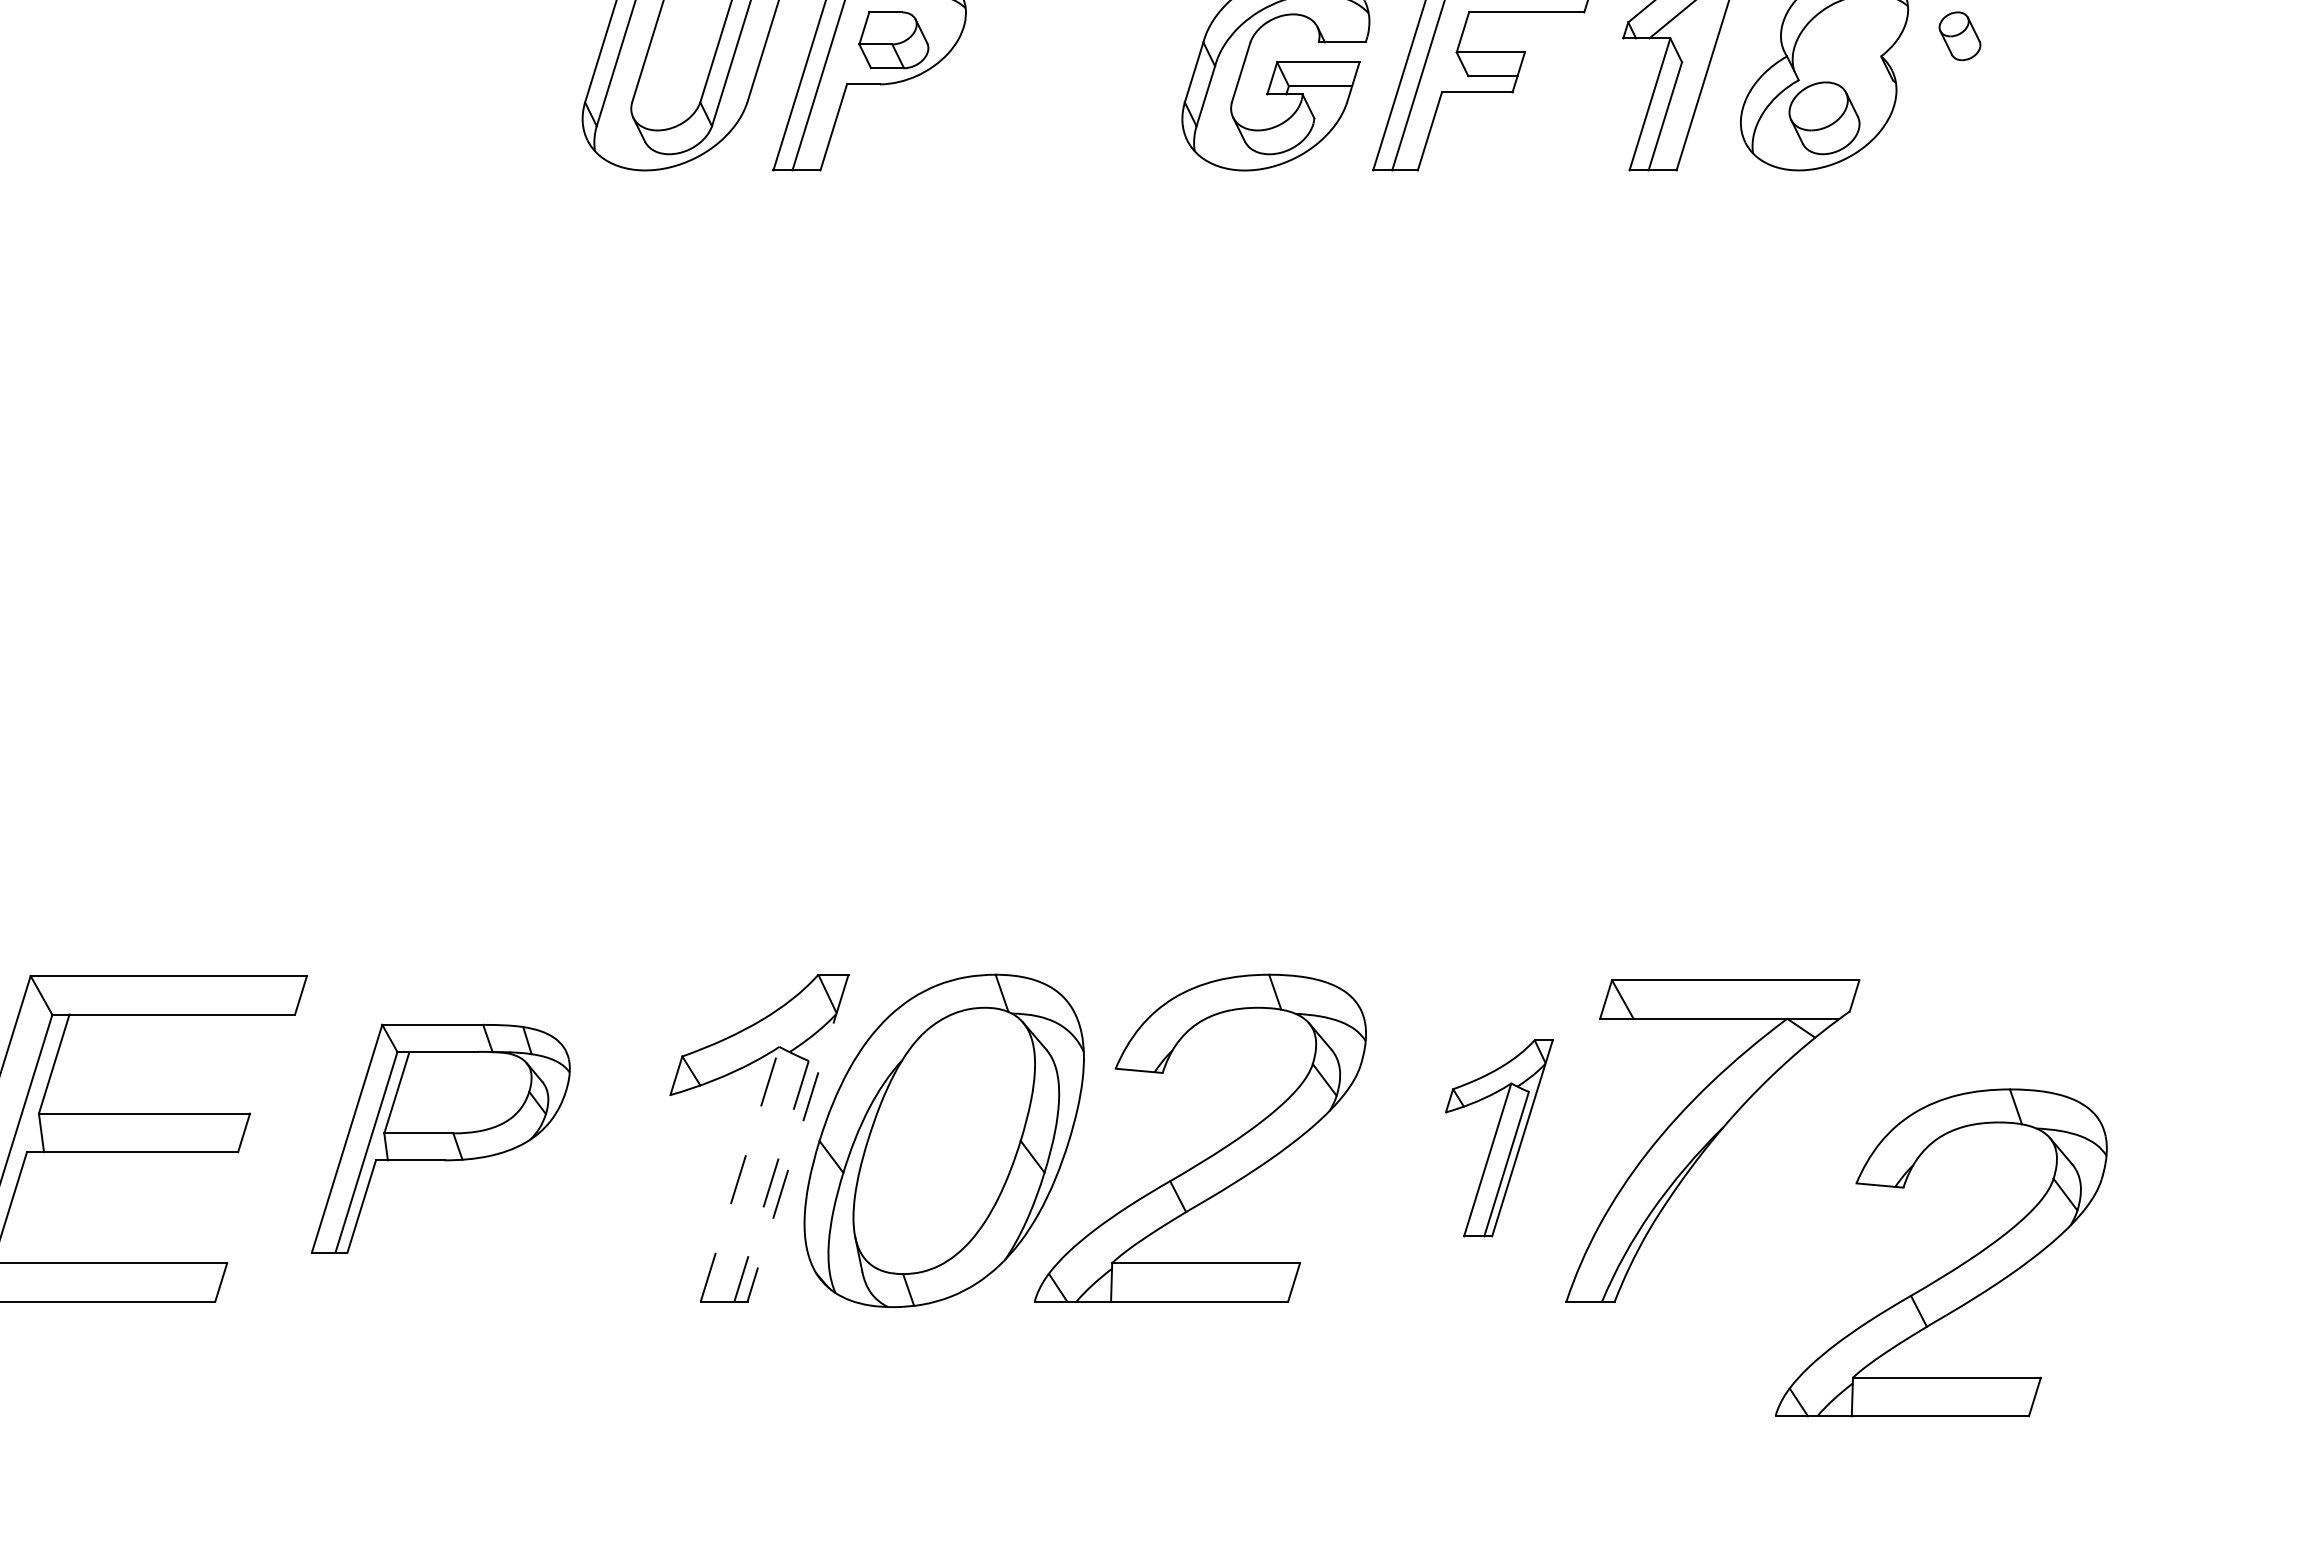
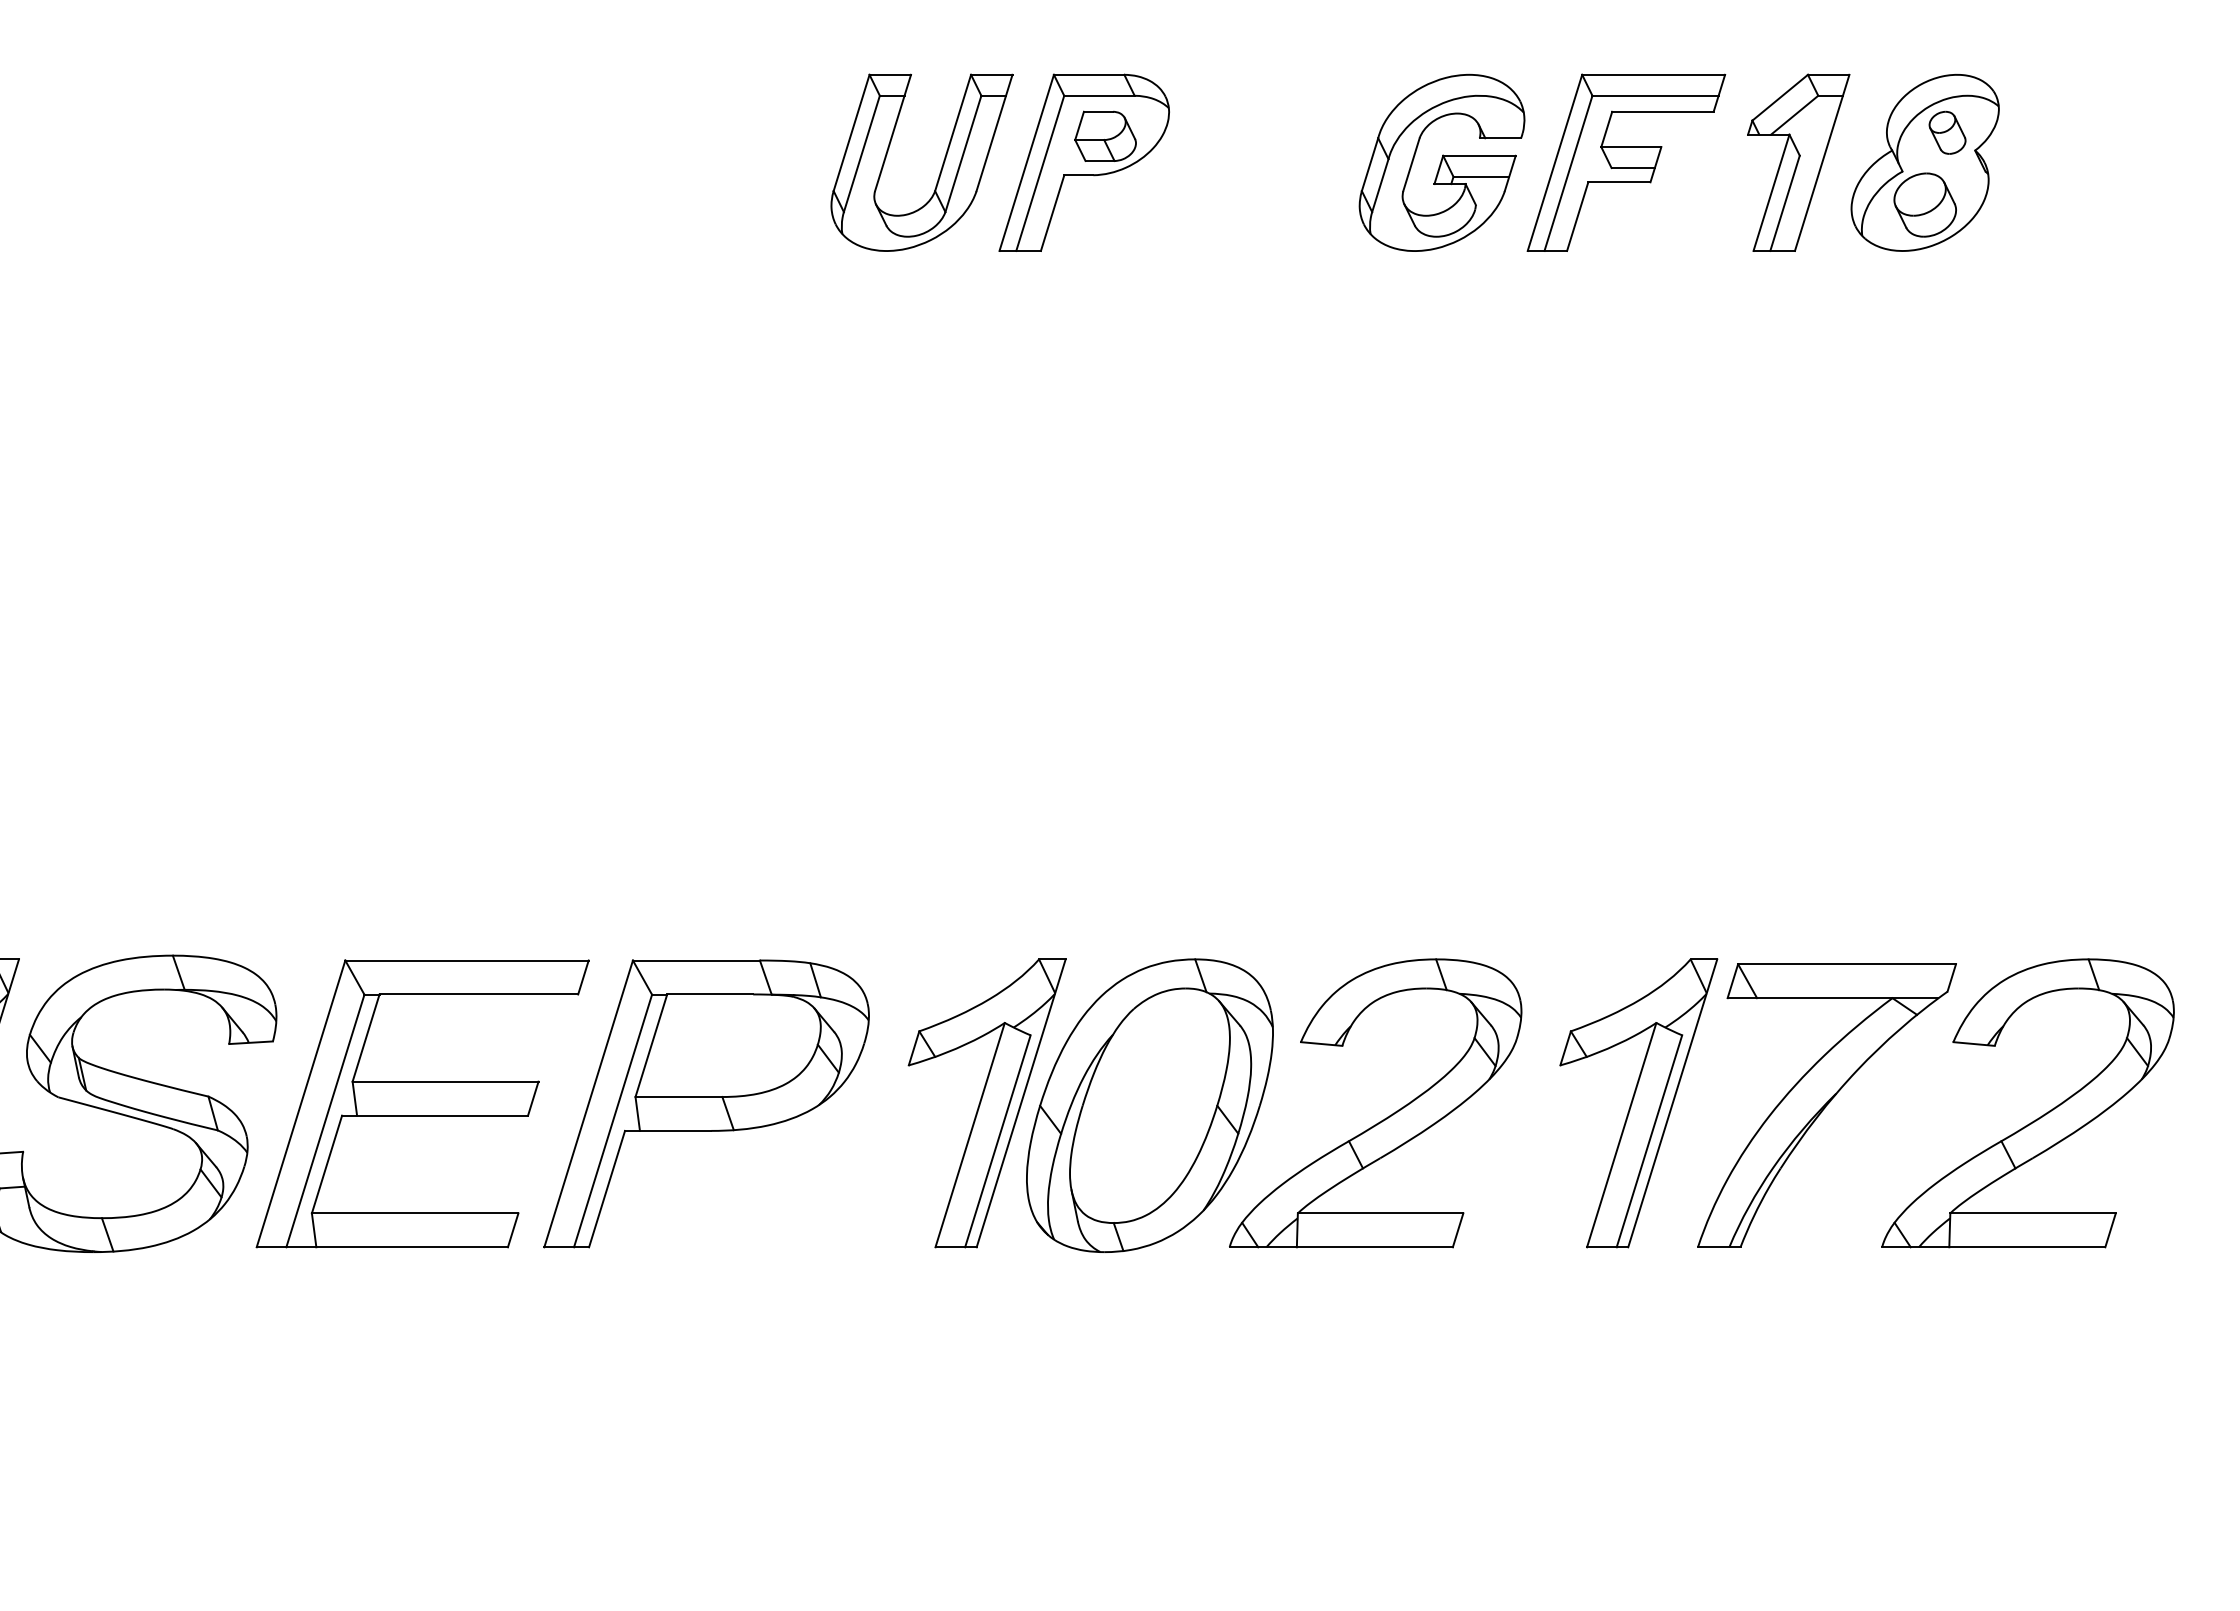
part: (1959, 35) -> (1947, 132), moved
part: (440, 1138) -> (706, 1103), size x1.43
line: (798, 1138) -> (1021, 1103), dashed -> solid
part: (1498, 1138) -> (1638, 1103), size x1.67
line: (740, 1173) -> (970, 1134), dashed -> solid
line: (771, 1181) -> (997, 1141), dashed -> solid
part: (1953, 1268) -> (2038, 1117), moved

